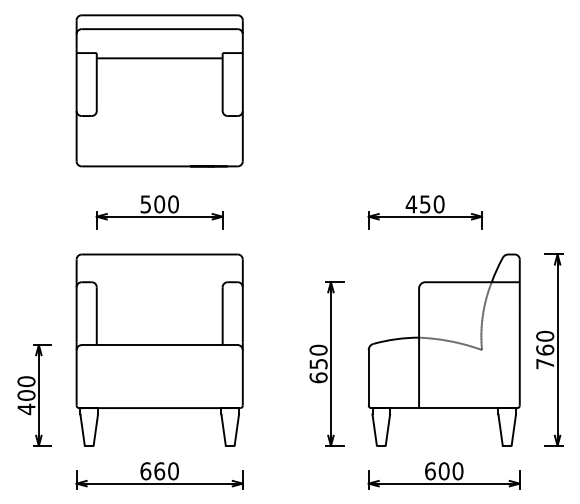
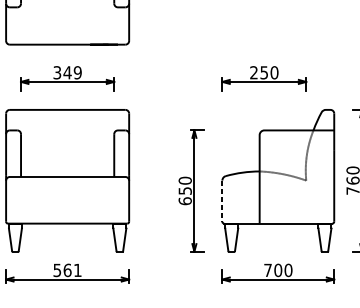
text: (159, 204) -> (67, 72), 500 -> 349
text: (411, 204) -> (254, 72), 450 -> 250
line: (368, 377) -> (222, 200), solid -> dashed
text: (159, 471) -> (67, 270), 660 -> 561
text: (430, 471) -> (268, 270), 600 -> 700

